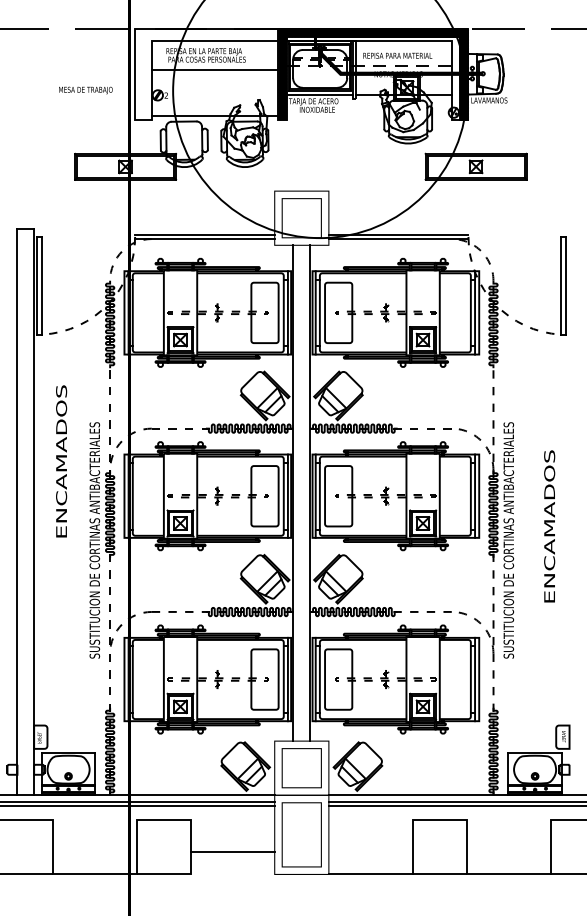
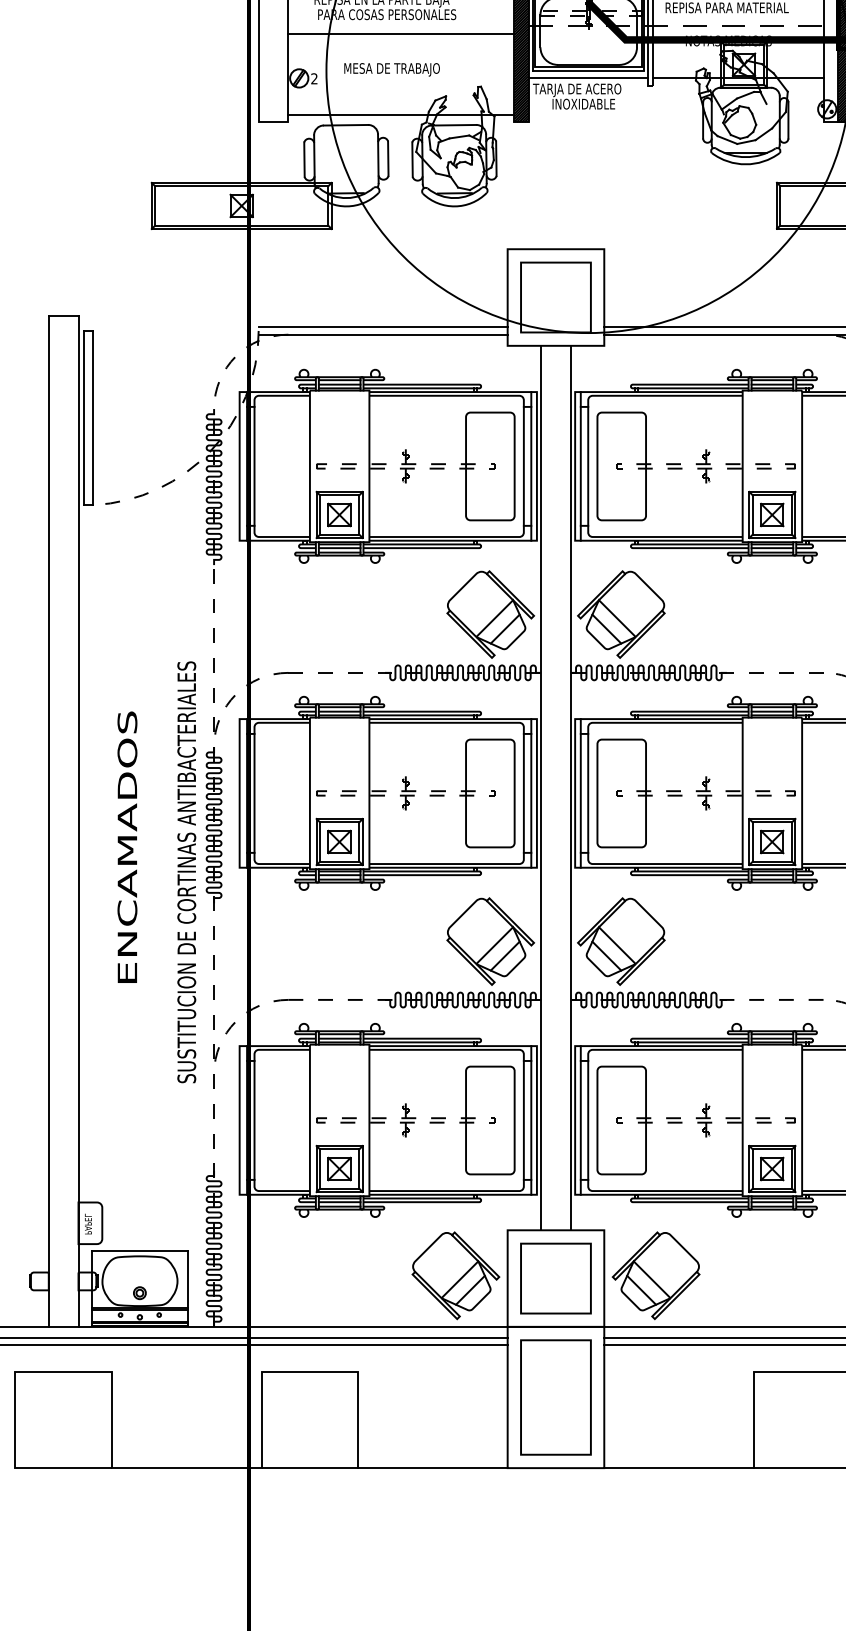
text: (85, 90) -> (391, 69), moved
text: (61, 461) -> (127, 847), moved
line: (232, 852) -> (432, 1468), moved

